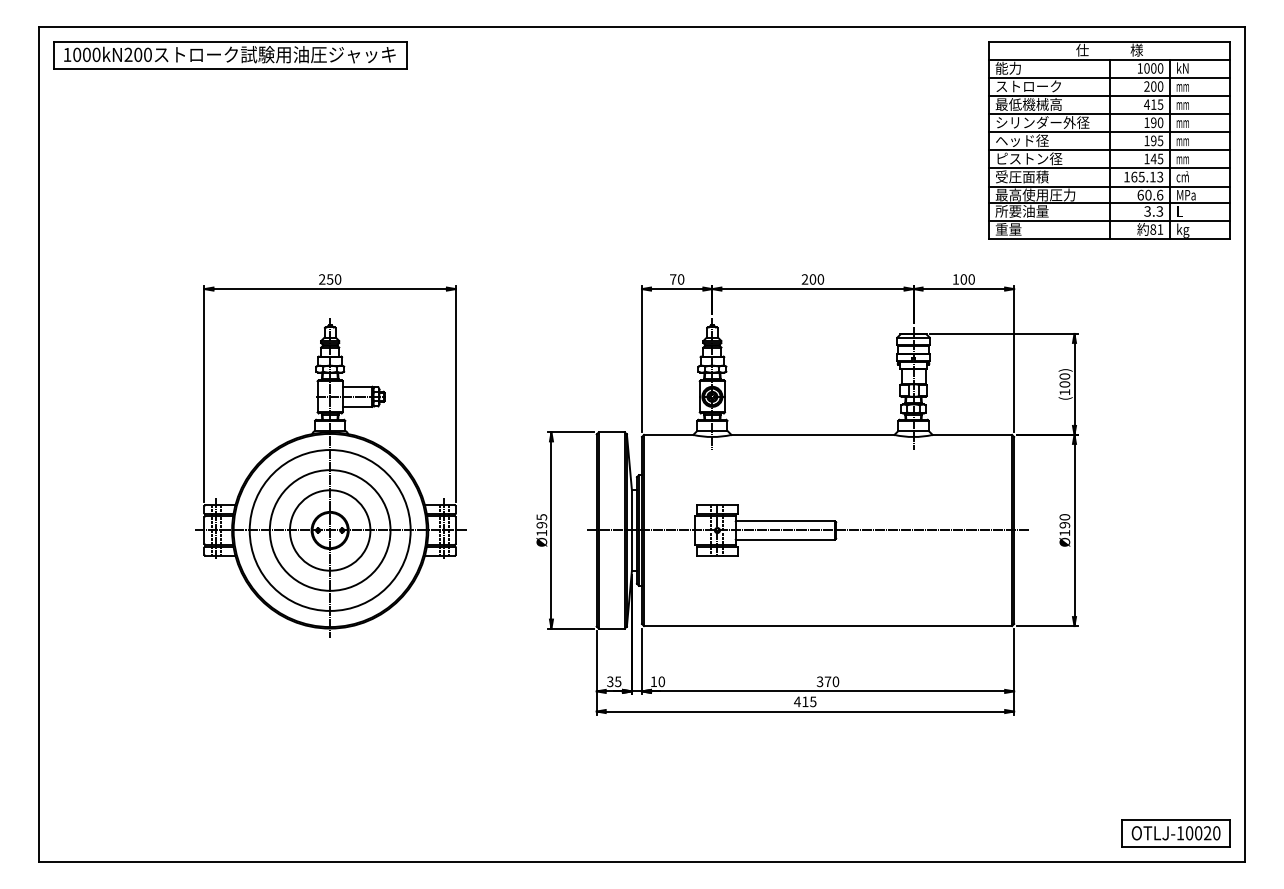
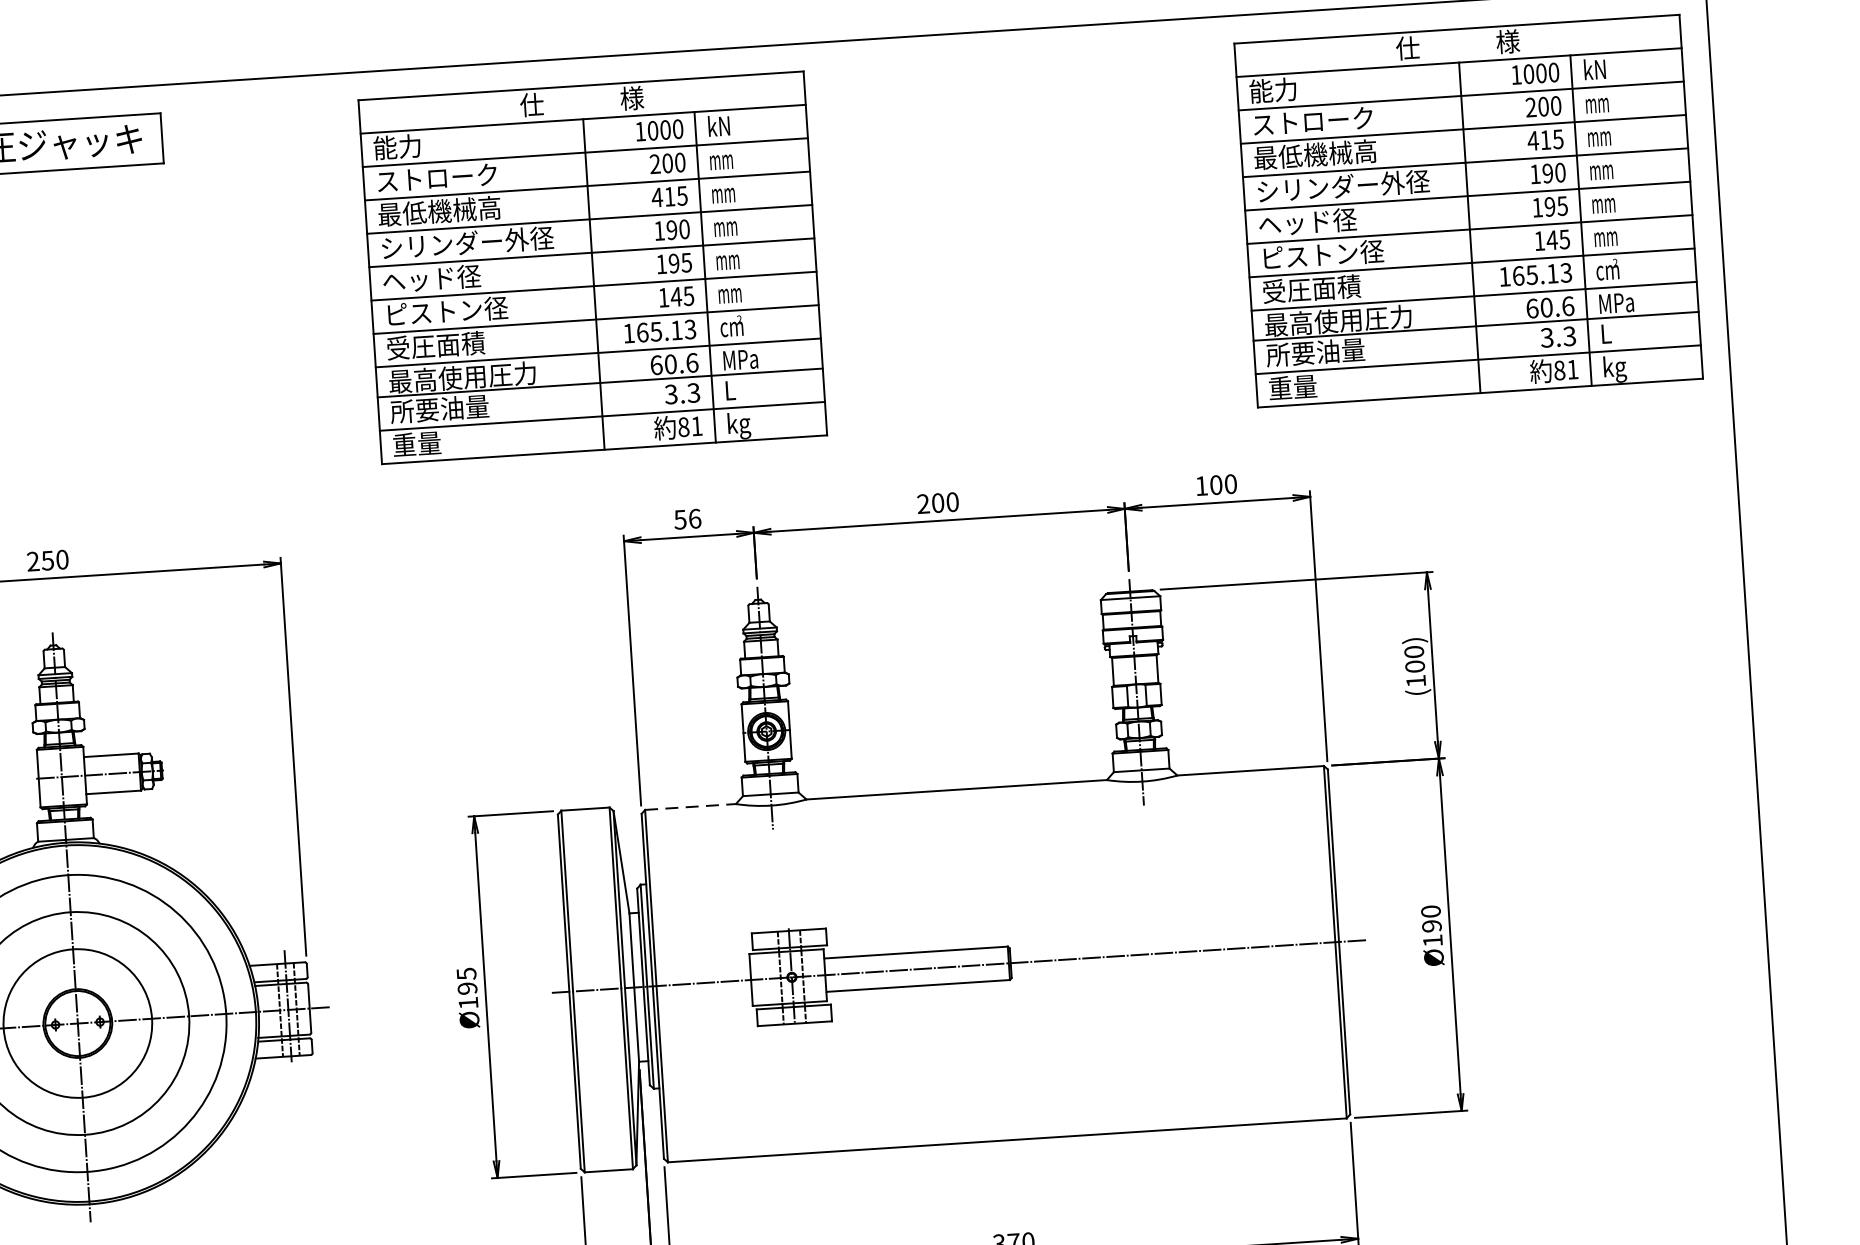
part: (634, 140) -> (592, 268), added
text: (676, 279) -> (686, 519), 70 -> 56
line: (668, 434) -> (690, 806), solid -> dashed

